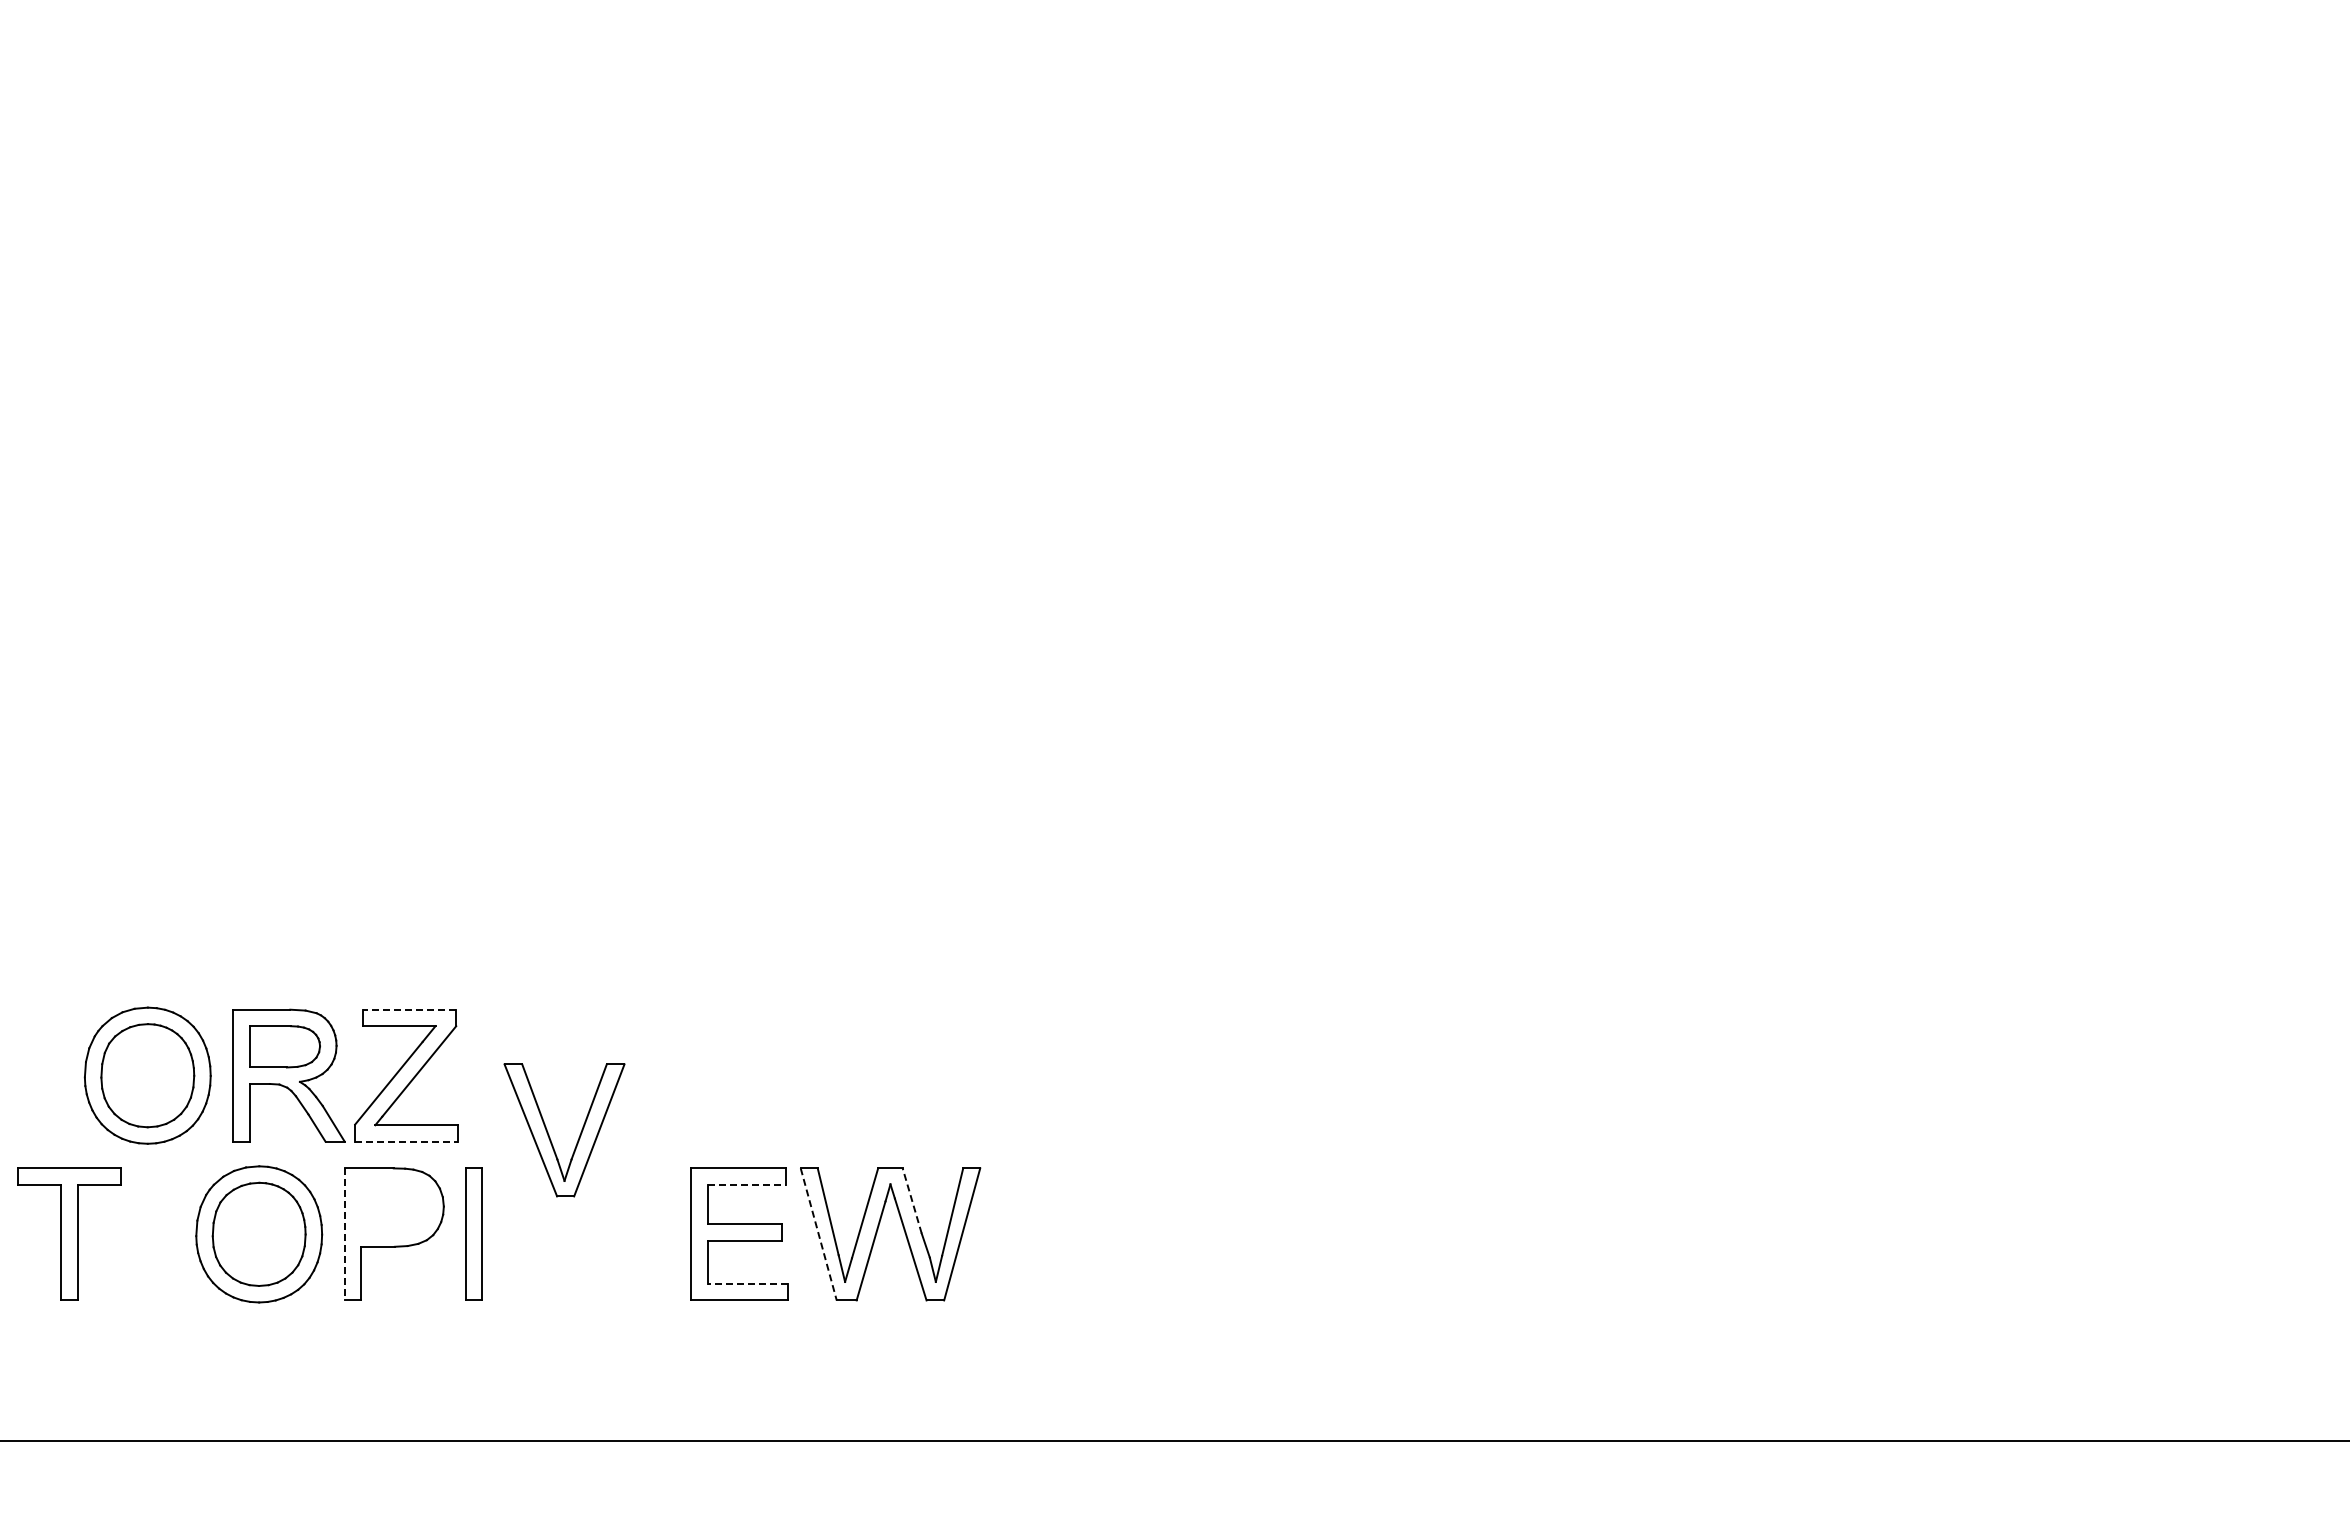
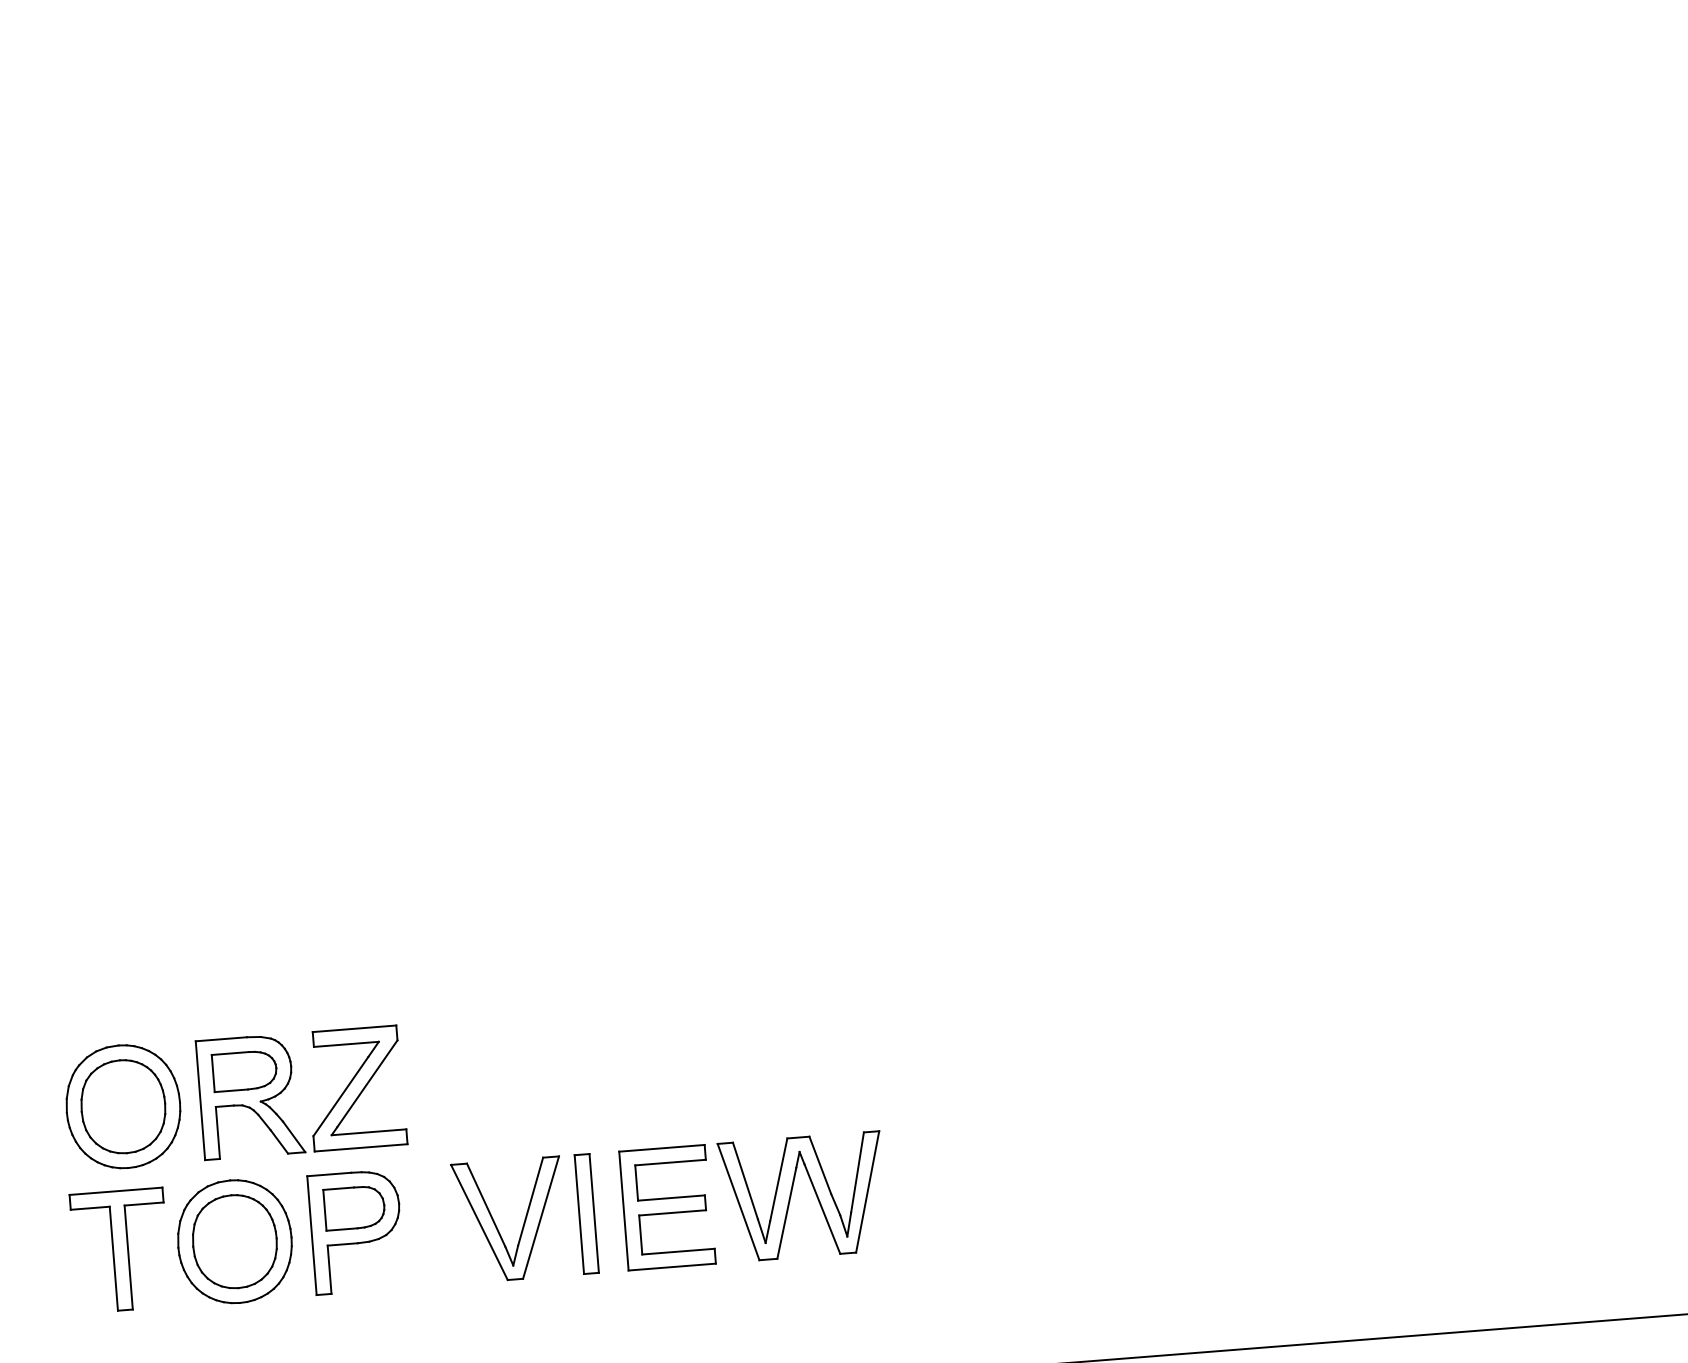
line: (409, 1009) -> (354, 1028), dashed -> solid
part: (549, 1134) -> (496, 1224), moved
line: (406, 1141) -> (360, 1147), dashed -> solid
line: (747, 1184) -> (670, 1162), dashed -> solid
line: (912, 1200) -> (820, 1164), dashed -> solid
part: (394, 1207) -> (354, 1207), added
part: (69, 1233) -> (120, 1249), moved
part: (473, 1233) -> (586, 1213), moved
line: (344, 1234) -> (311, 1235), dashed -> solid
line: (818, 1234) -> (738, 1202), dashed -> solid
line: (747, 1283) -> (677, 1251), dashed -> solid

